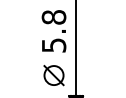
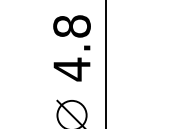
text: (54, 45) -> (72, 69), 5.8 -> 4.8

